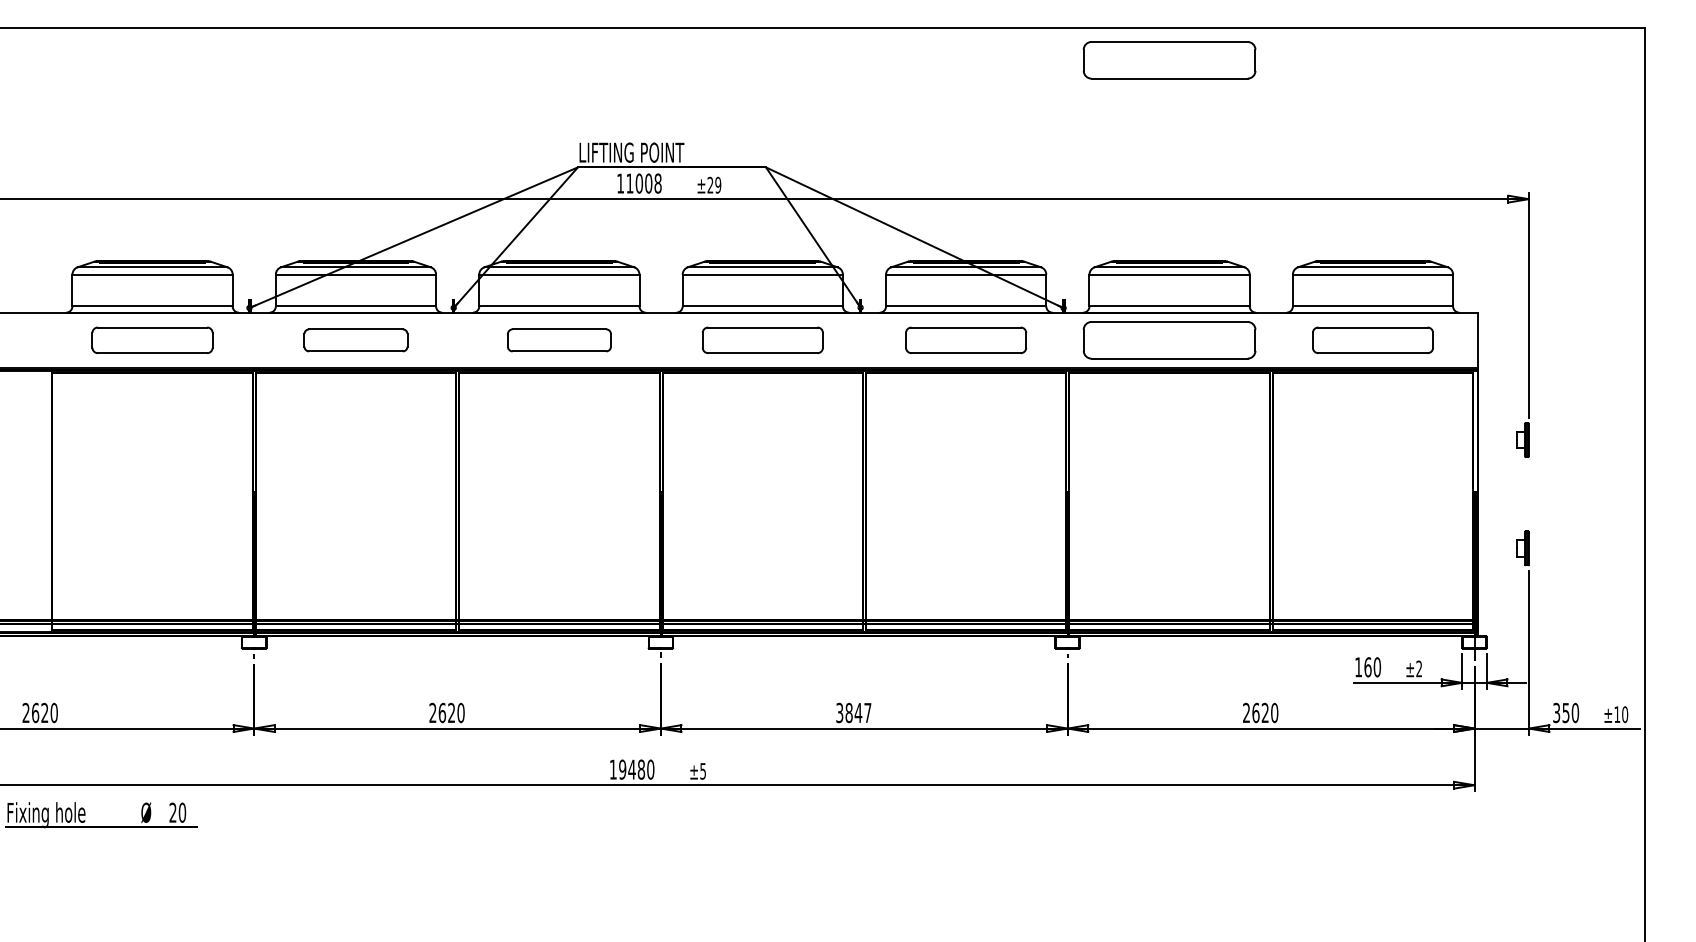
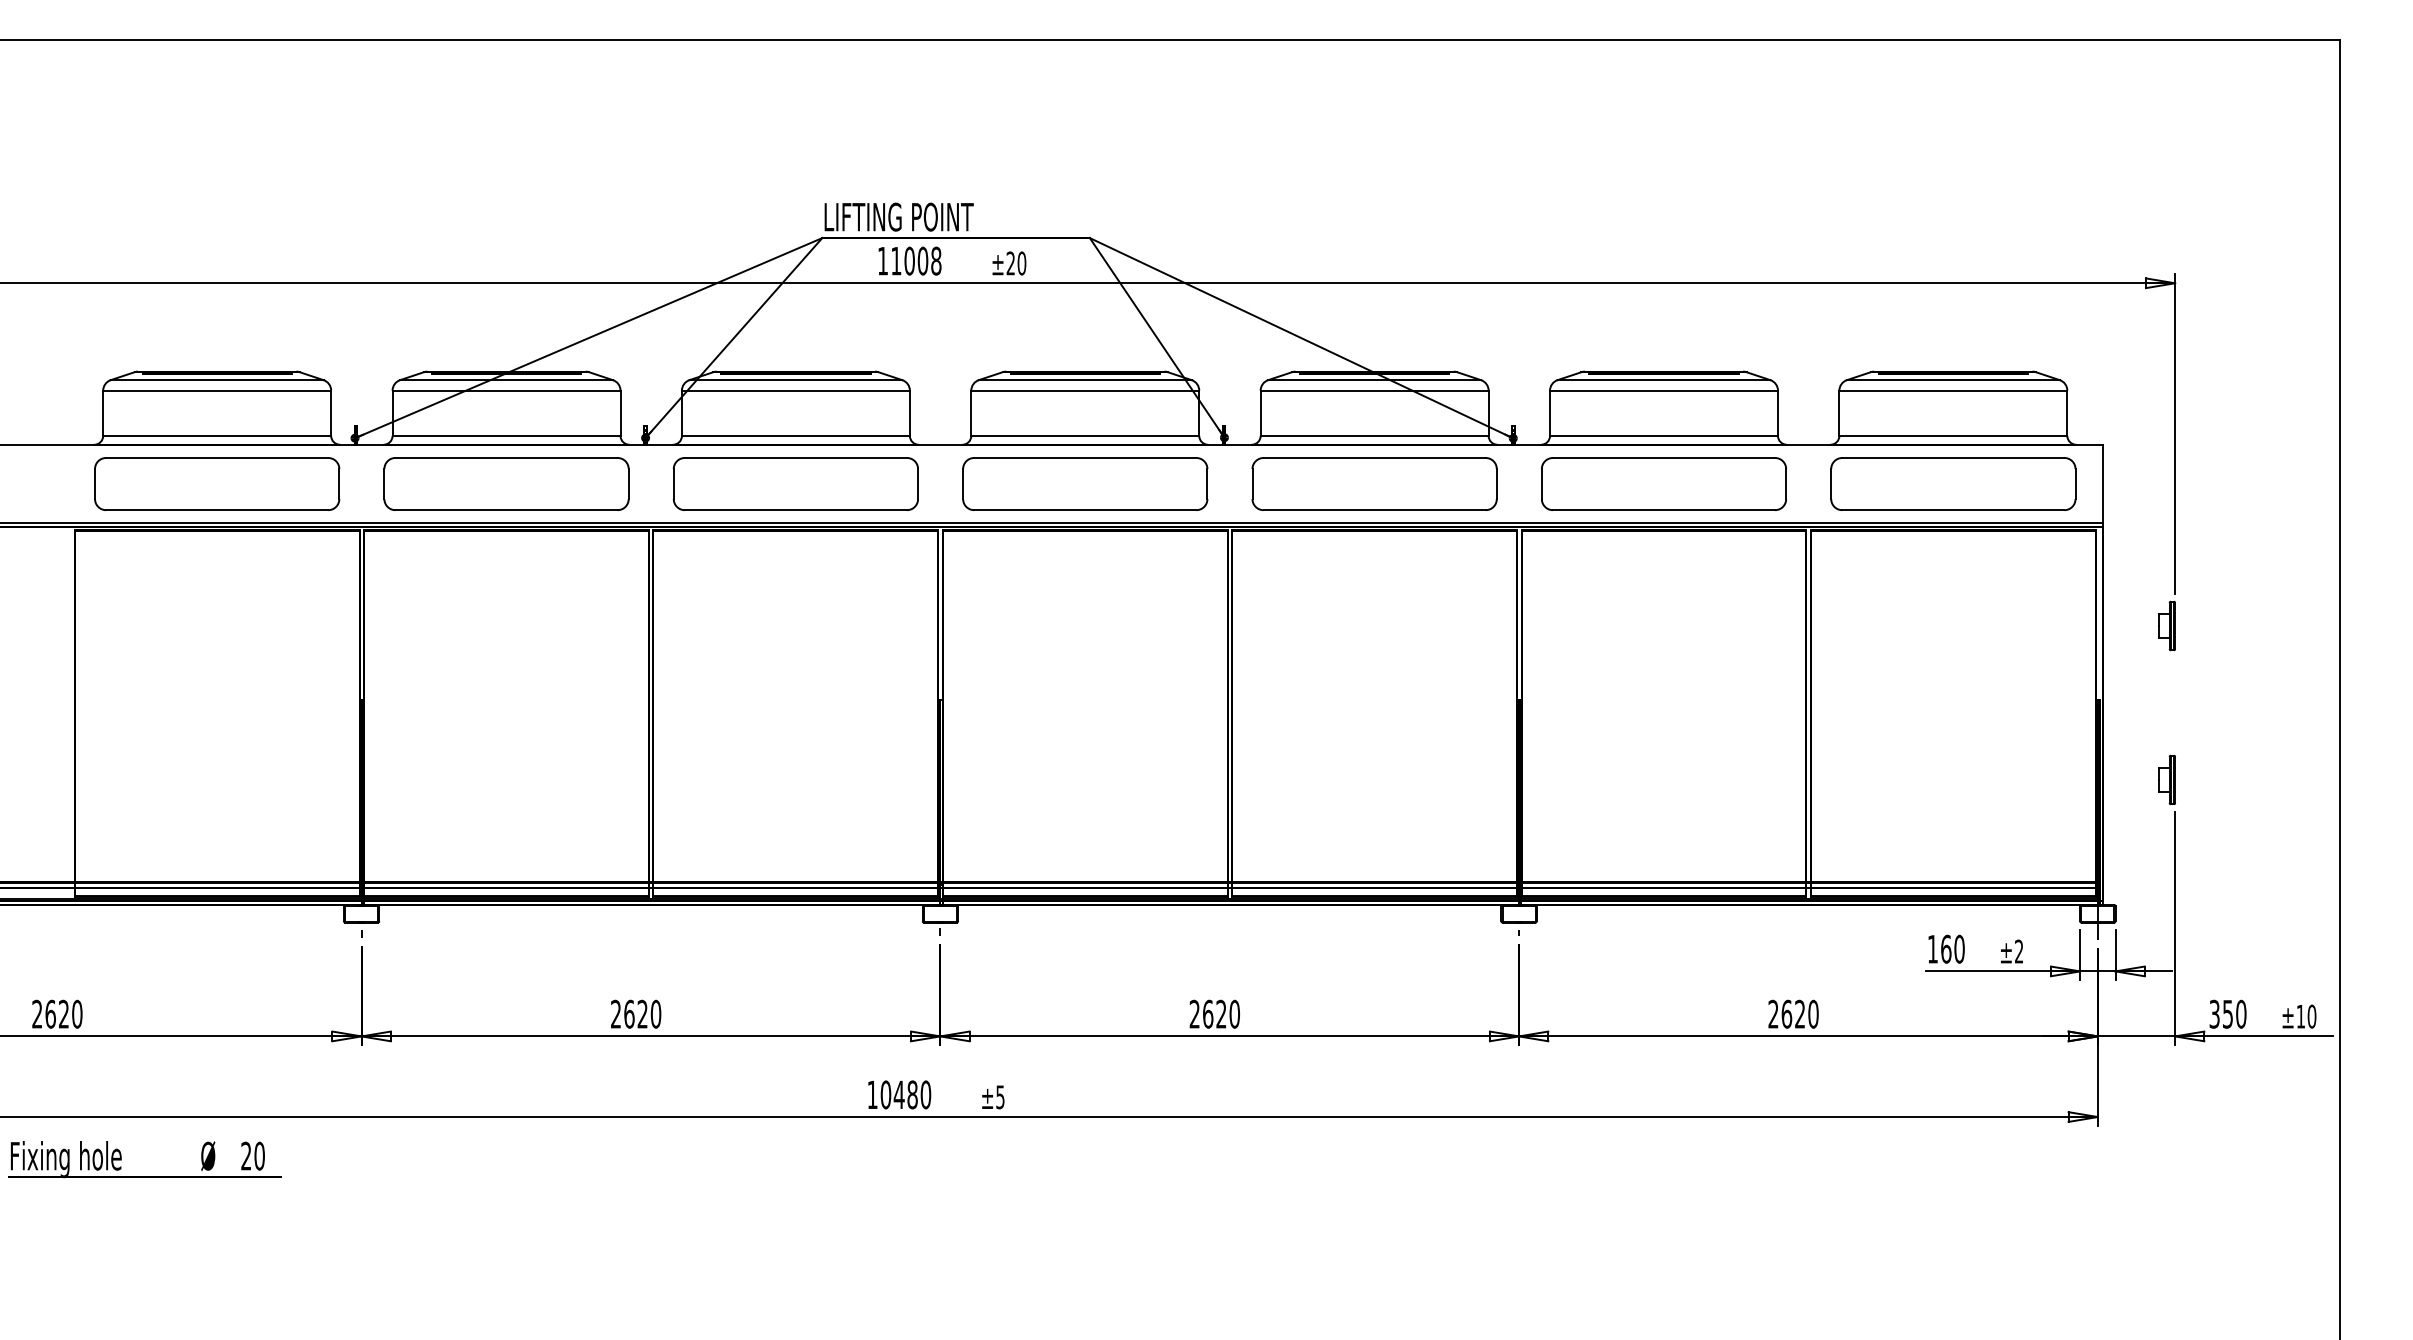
part: (1169, 60) -> (1663, 86), removed
text: (718, 185) -> (1022, 263), ±29 -> ±20
part: (152, 340) -> (217, 484), size x1.43
part: (355, 340) -> (505, 484), size x1.67
part: (559, 340) -> (796, 484), size x1.67
part: (762, 340) -> (1084, 484), size x1.43
part: (965, 340) -> (1373, 484), size x1.43
part: (1372, 340) -> (1952, 484), size x1.43
text: (853, 712) -> (1214, 1013), 3847 -> 2620
text: (622, 769) -> (885, 1094), 19480 -> 10480

